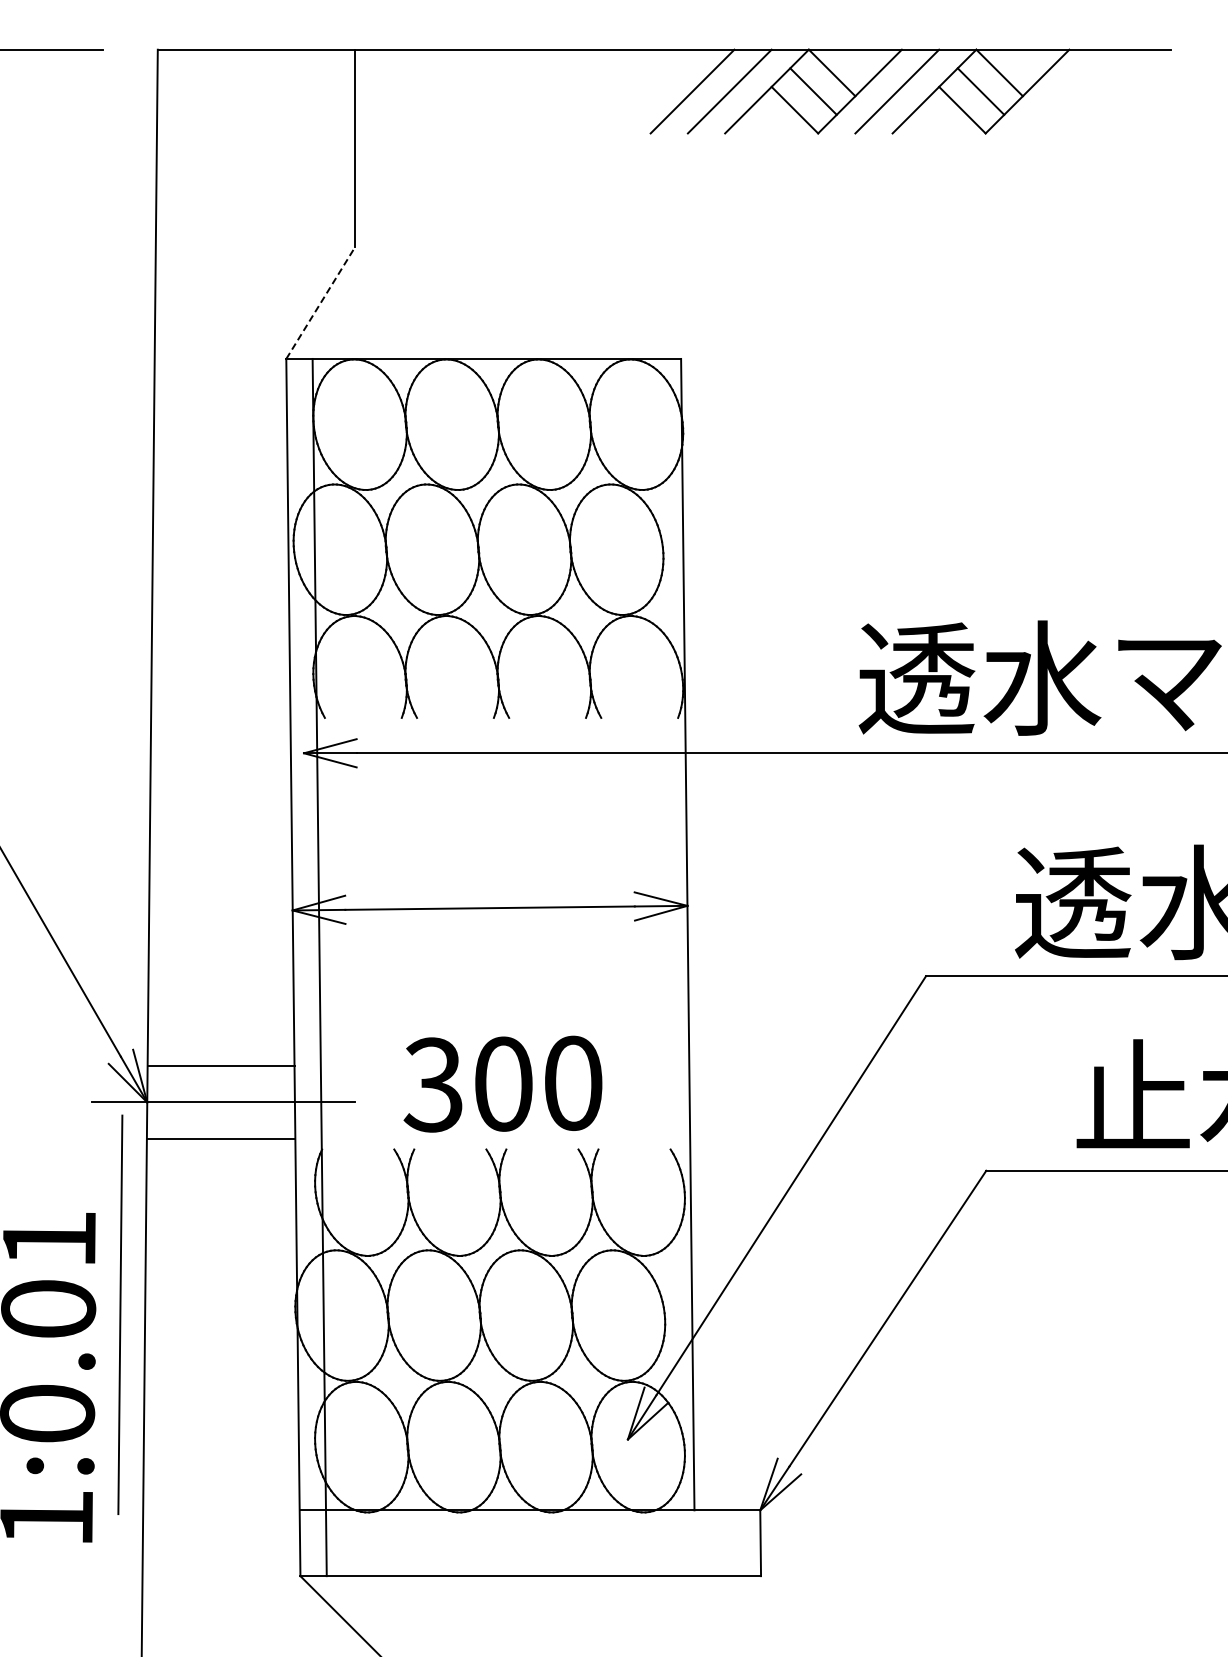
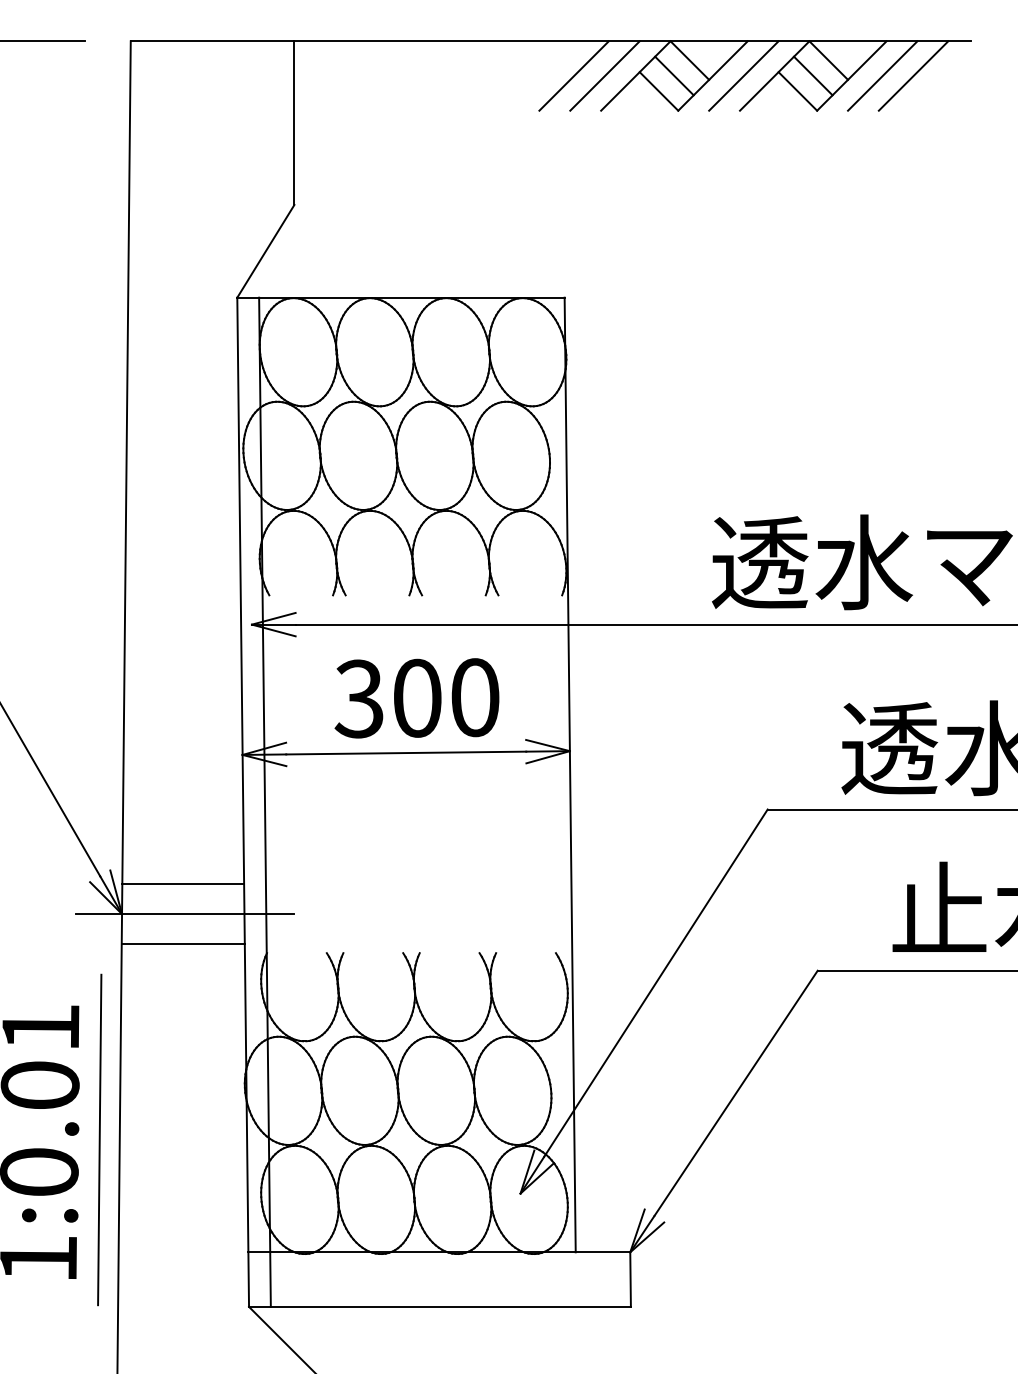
line: (1064, 91) -> (882, 75), added
line: (1101, 91) -> (913, 75), added
line: (320, 303) -> (265, 251), dashed -> solid
text: (502, 1083) -> (416, 697), moved
line: (120, 1314) -> (99, 1139), moved

